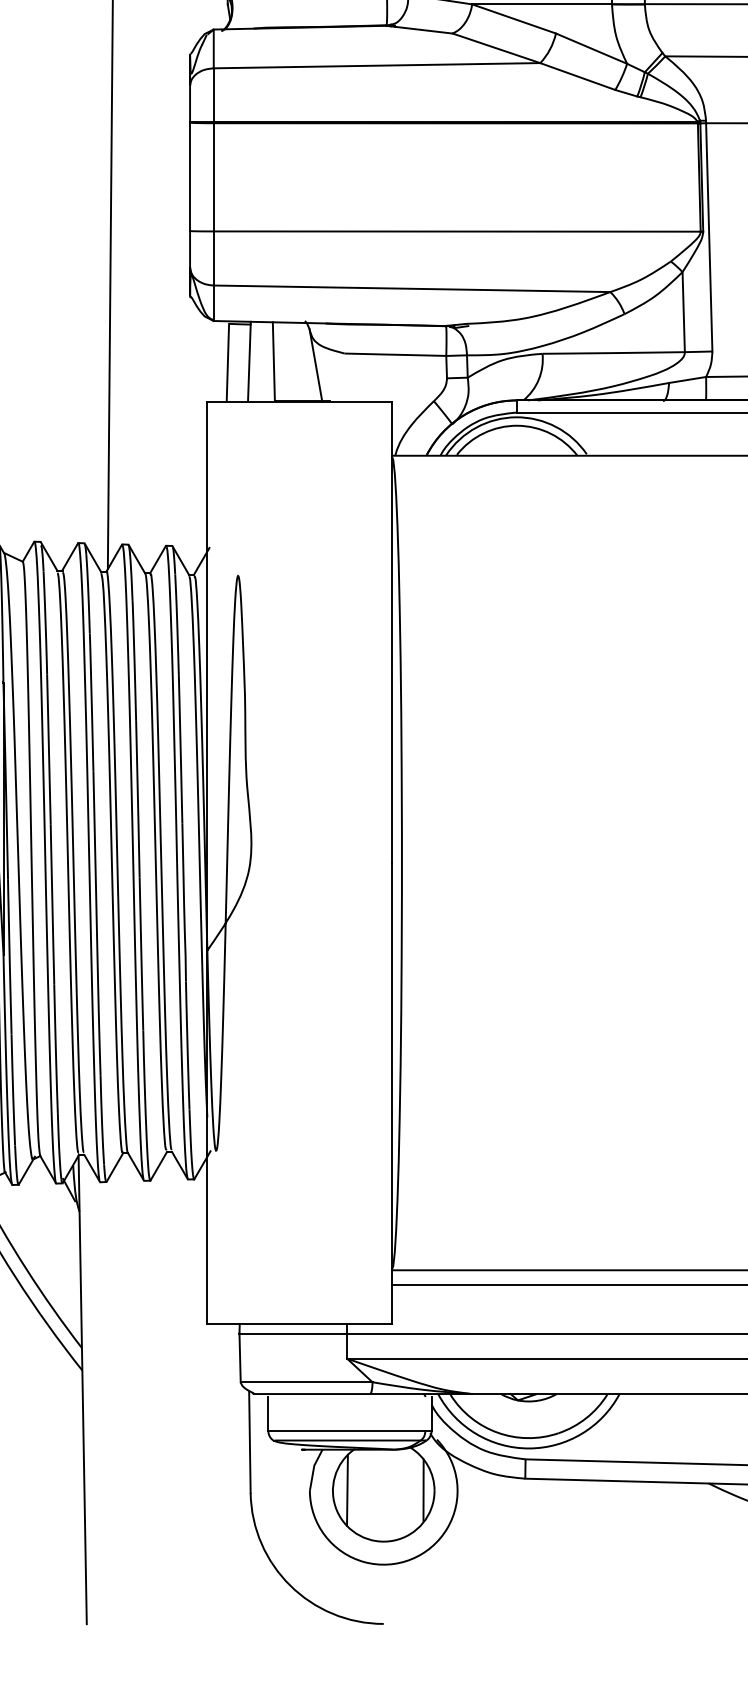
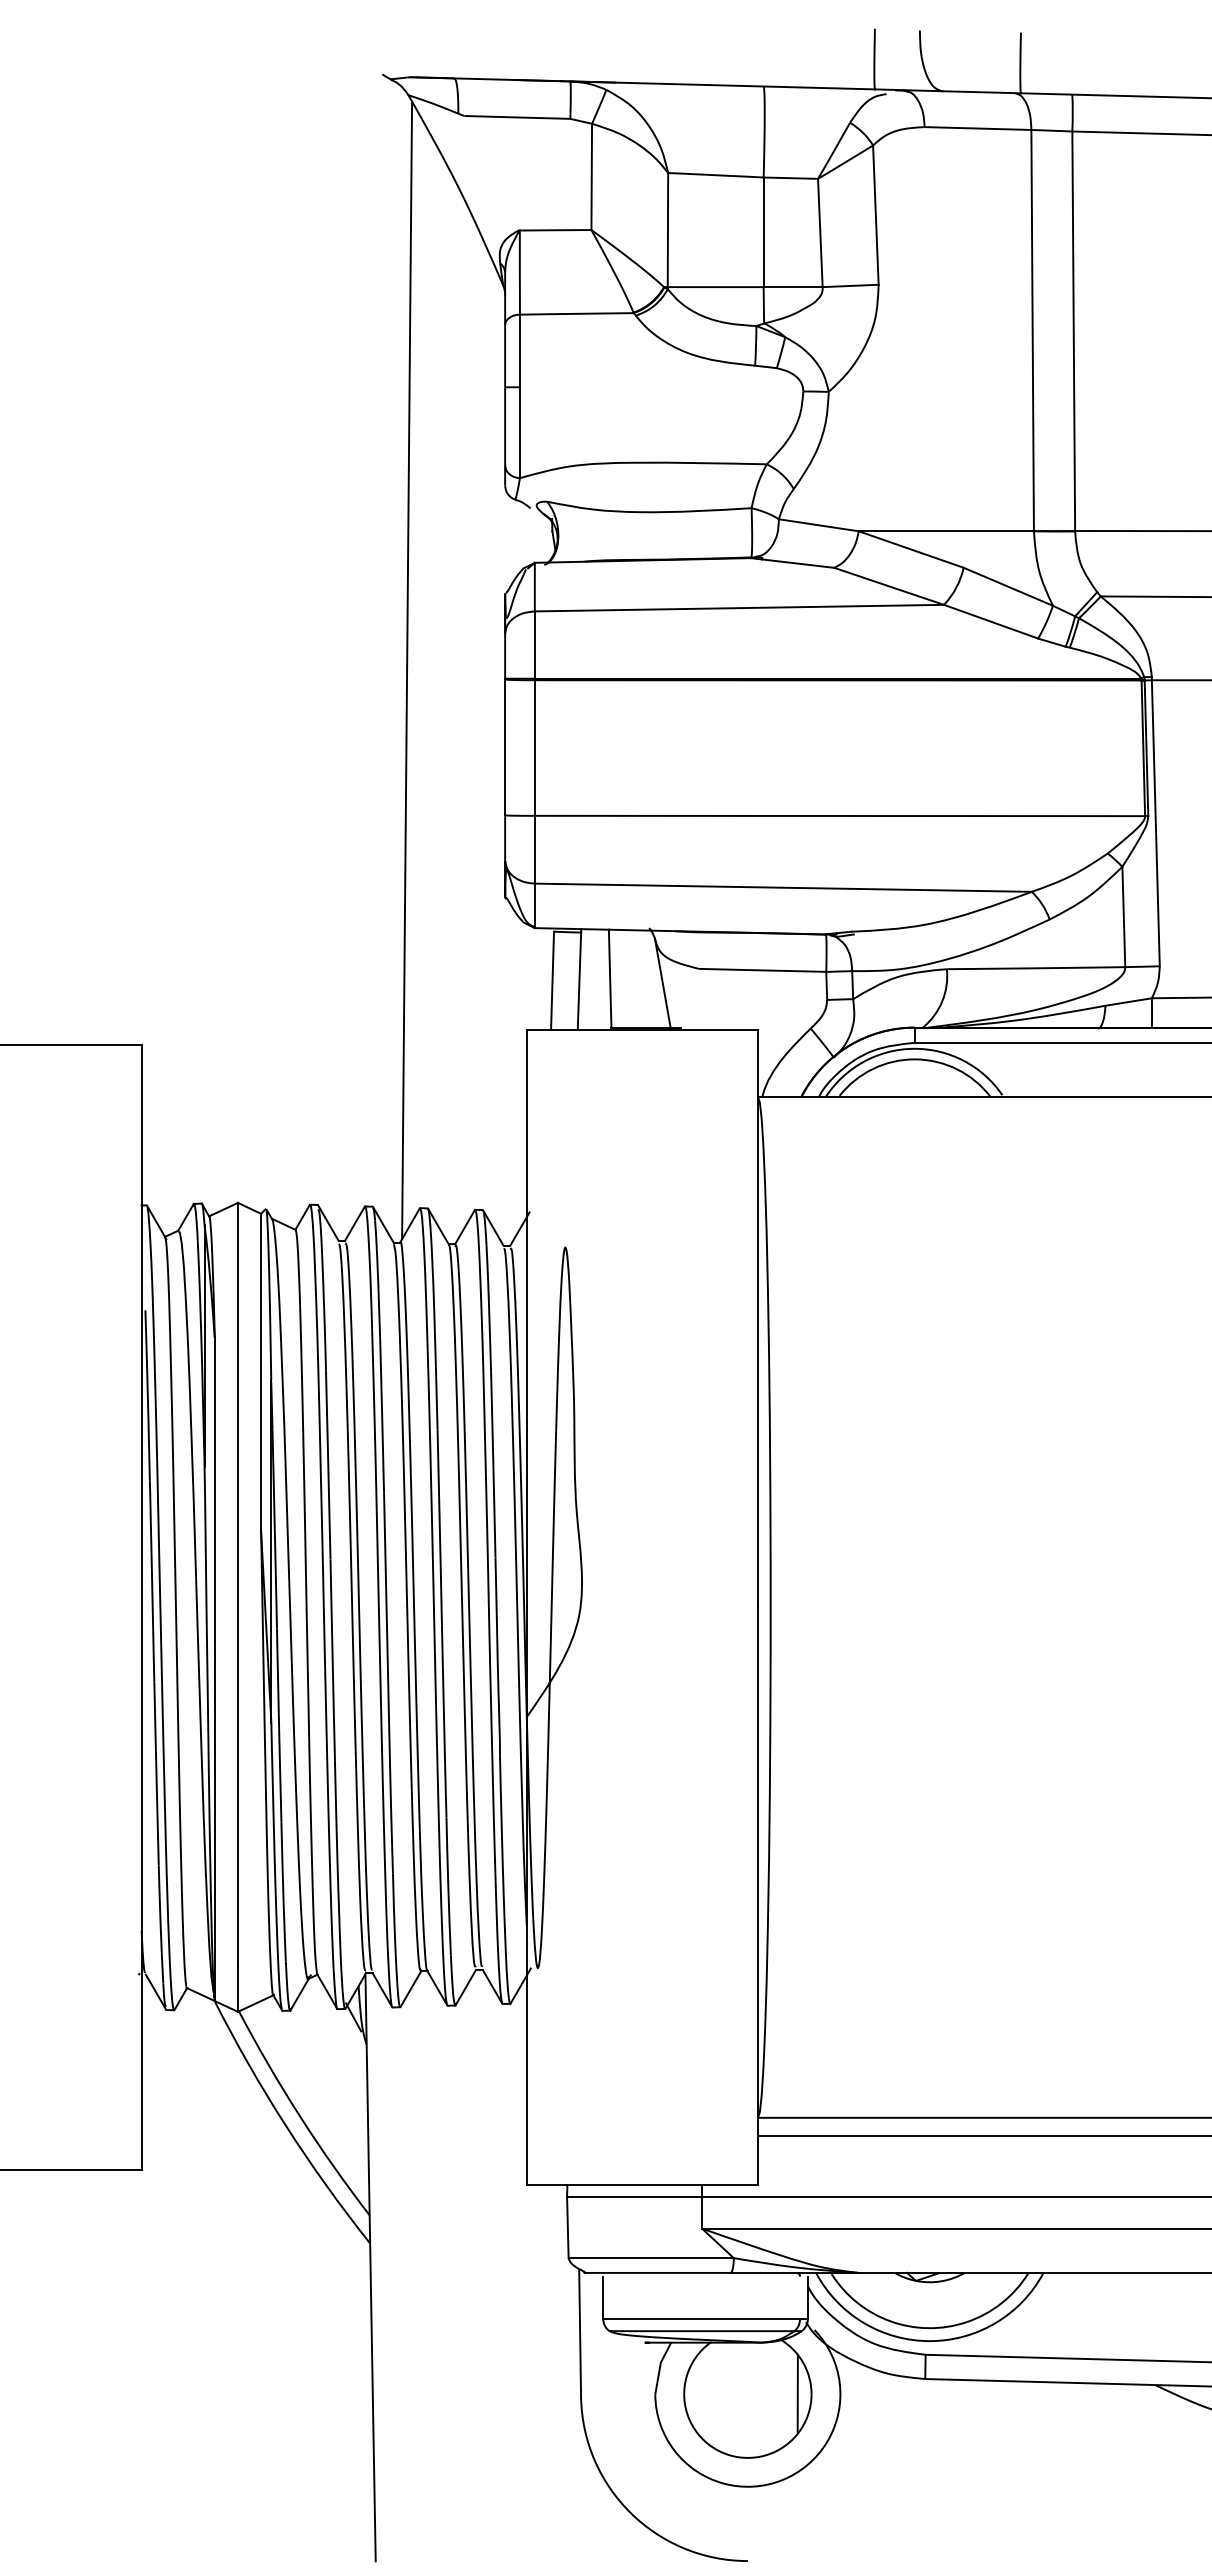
line: (346, 1490) -> (701, 2393), removed

